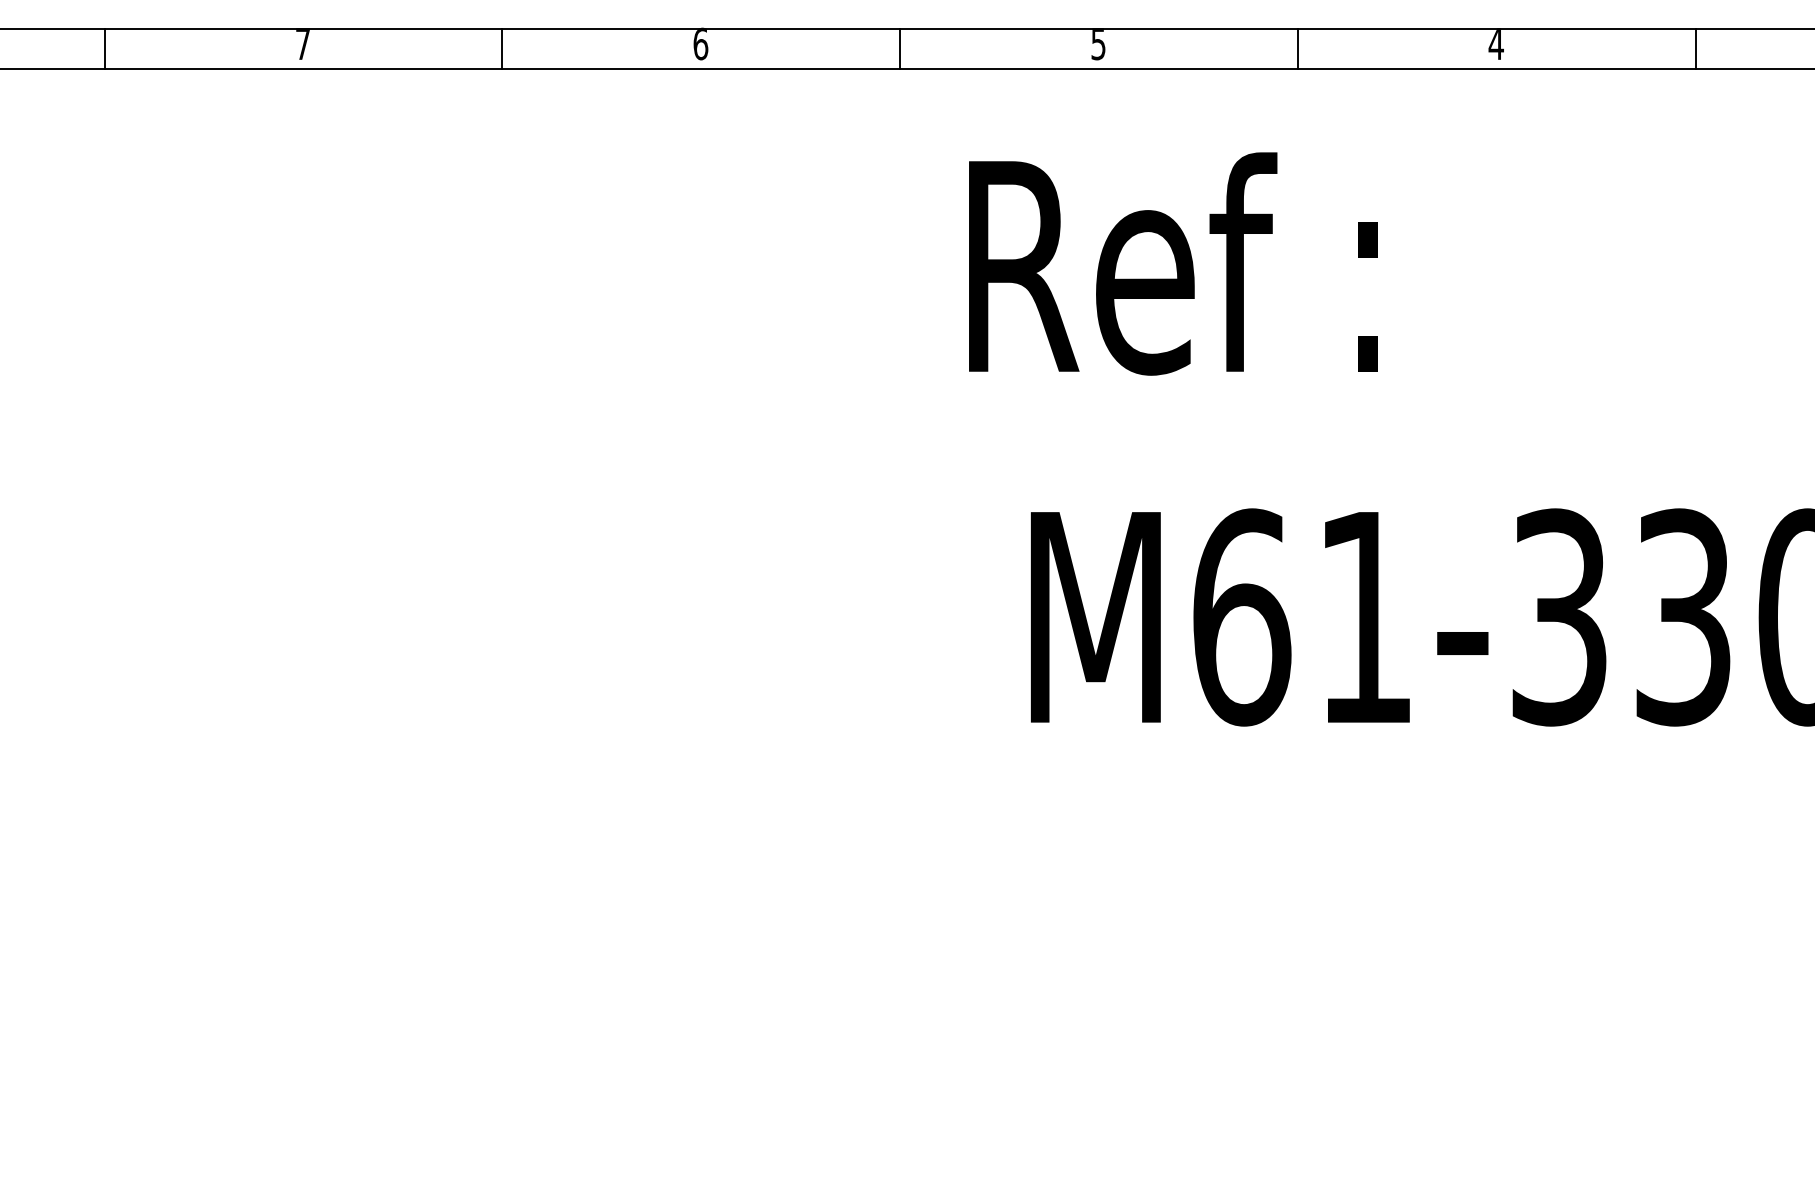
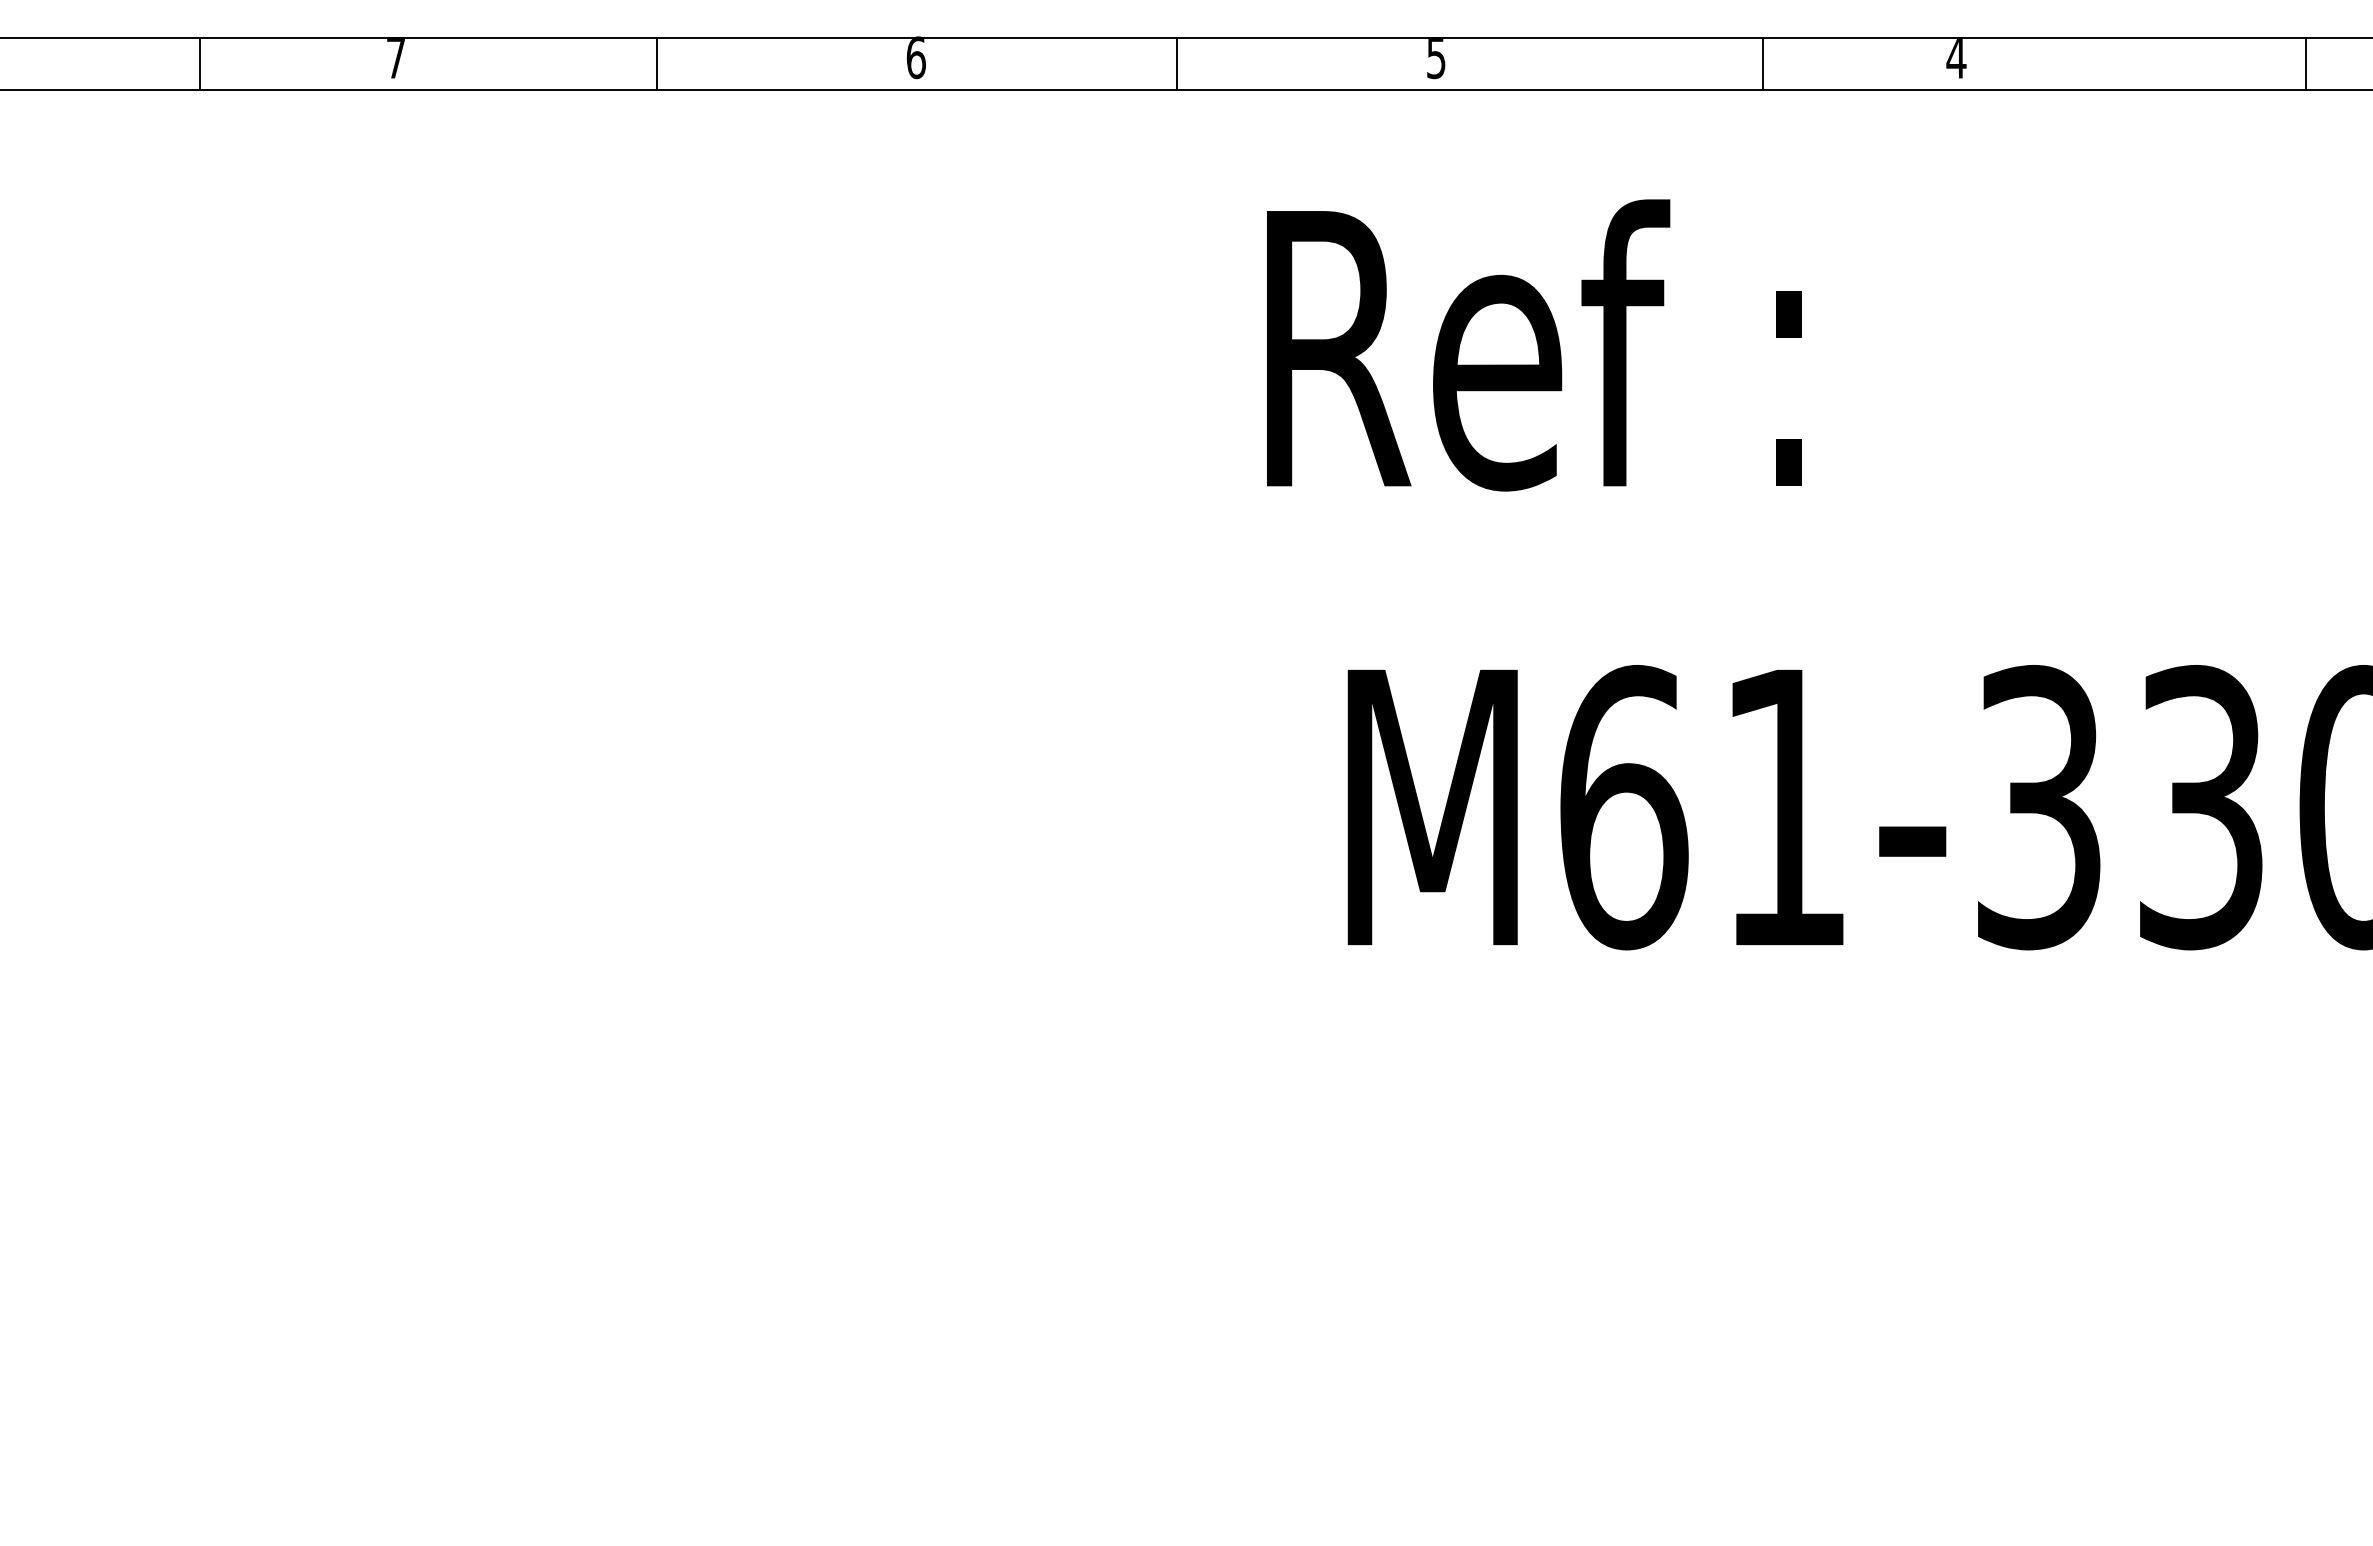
line: (104, 48) -> (199, 63), moved
line: (1297, 48) -> (1762, 63), moved
line: (1695, 48) -> (2306, 63), moved

